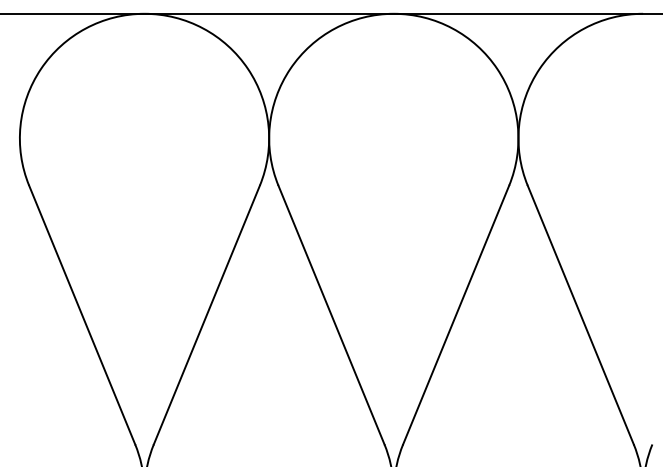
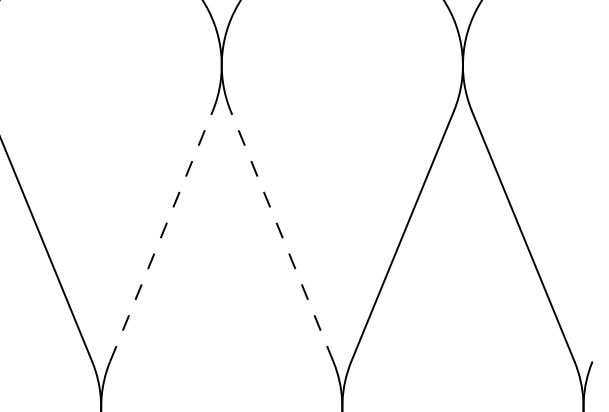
line: (206, 315) -> (161, 236), solid -> dashed
line: (331, 315) -> (282, 236), solid -> dashed

